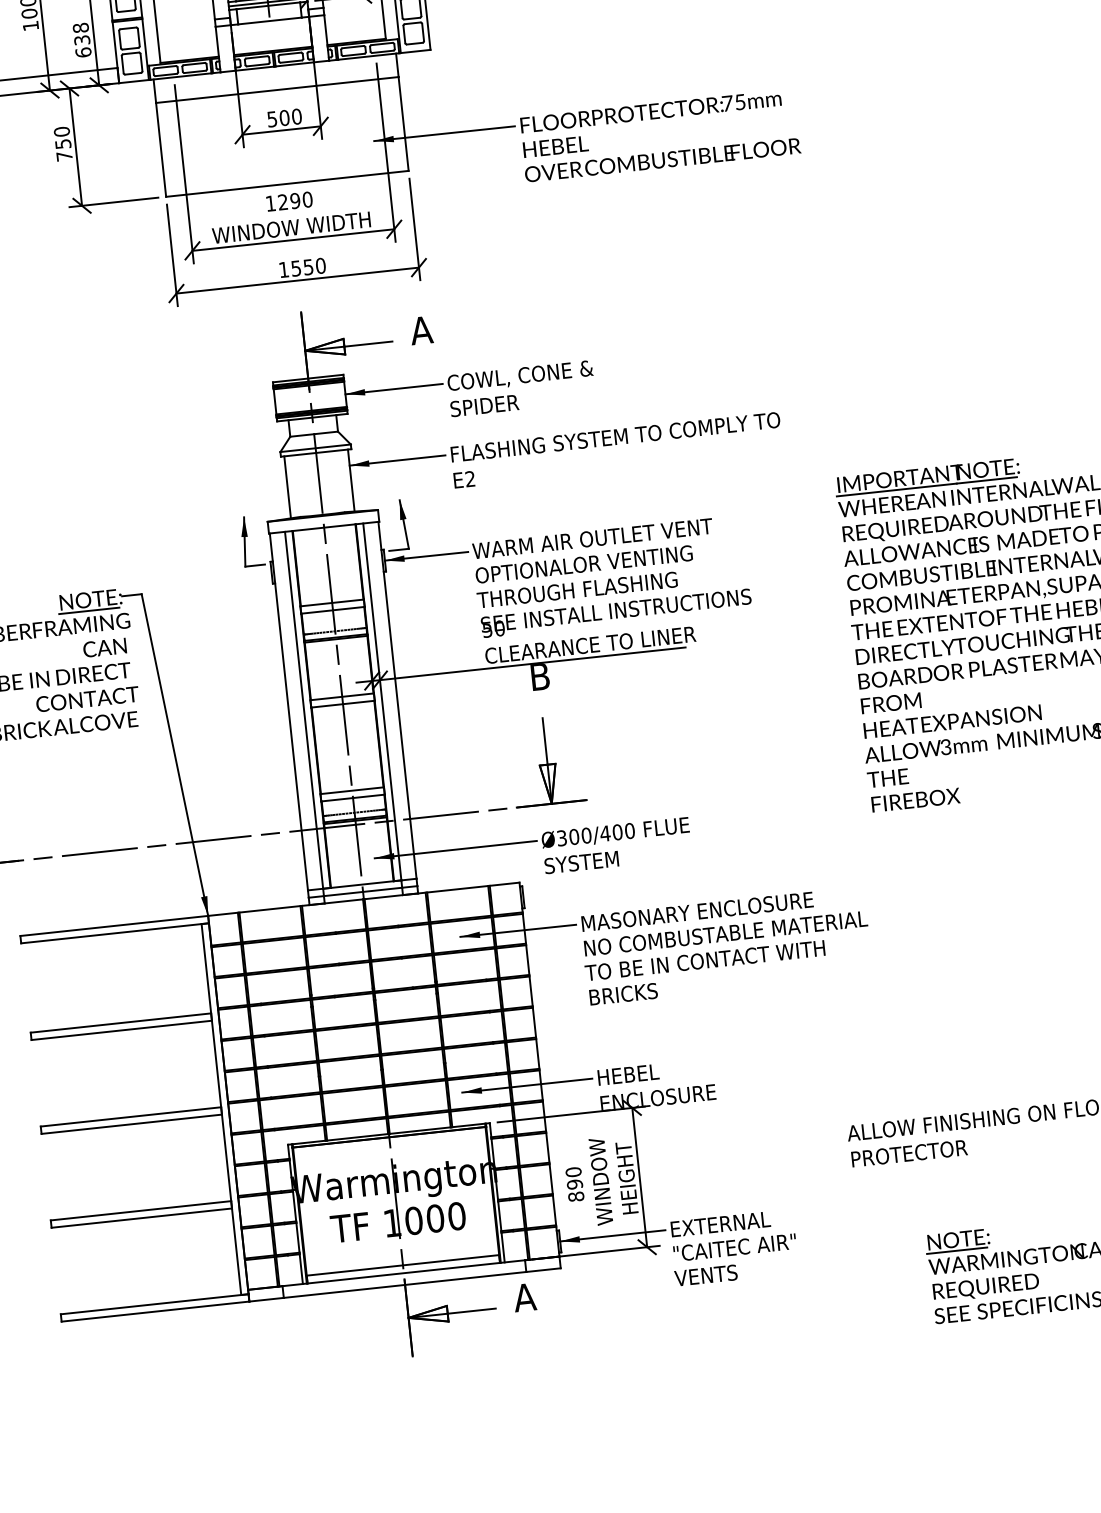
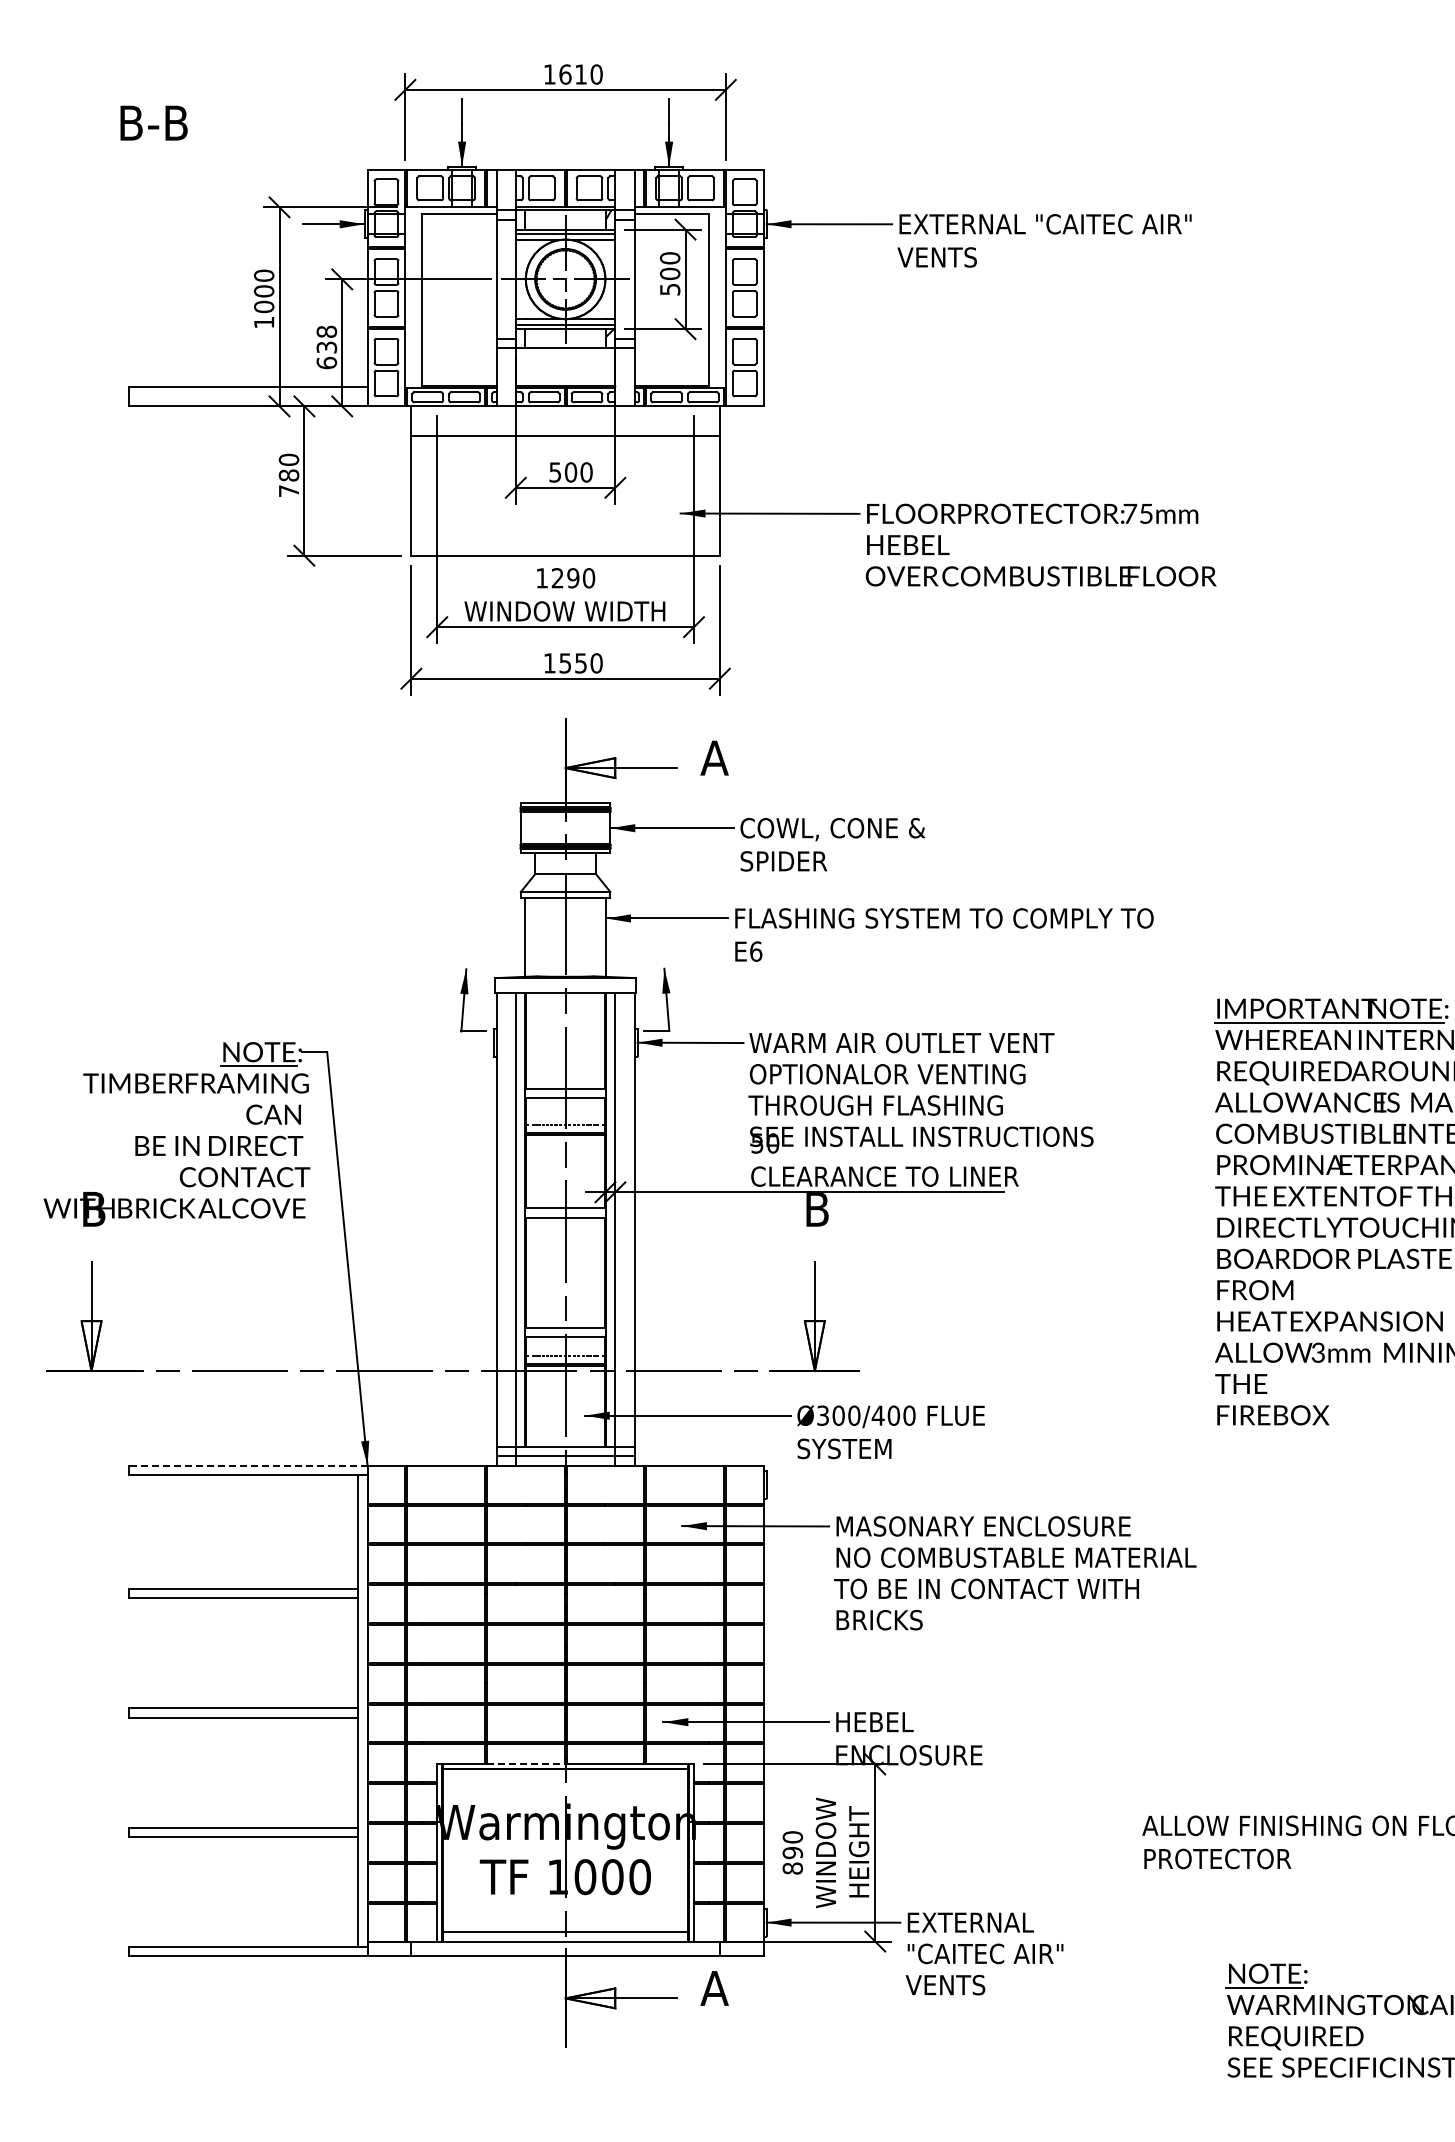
text: (62, 144) -> (288, 475), 750 -> 780
text: (470, 478) -> (756, 951), E2 -> E6
line: (113, 925) -> (247, 1465), solid -> dashed
line: (357, 1137) -> (525, 1764), solid -> dashed

